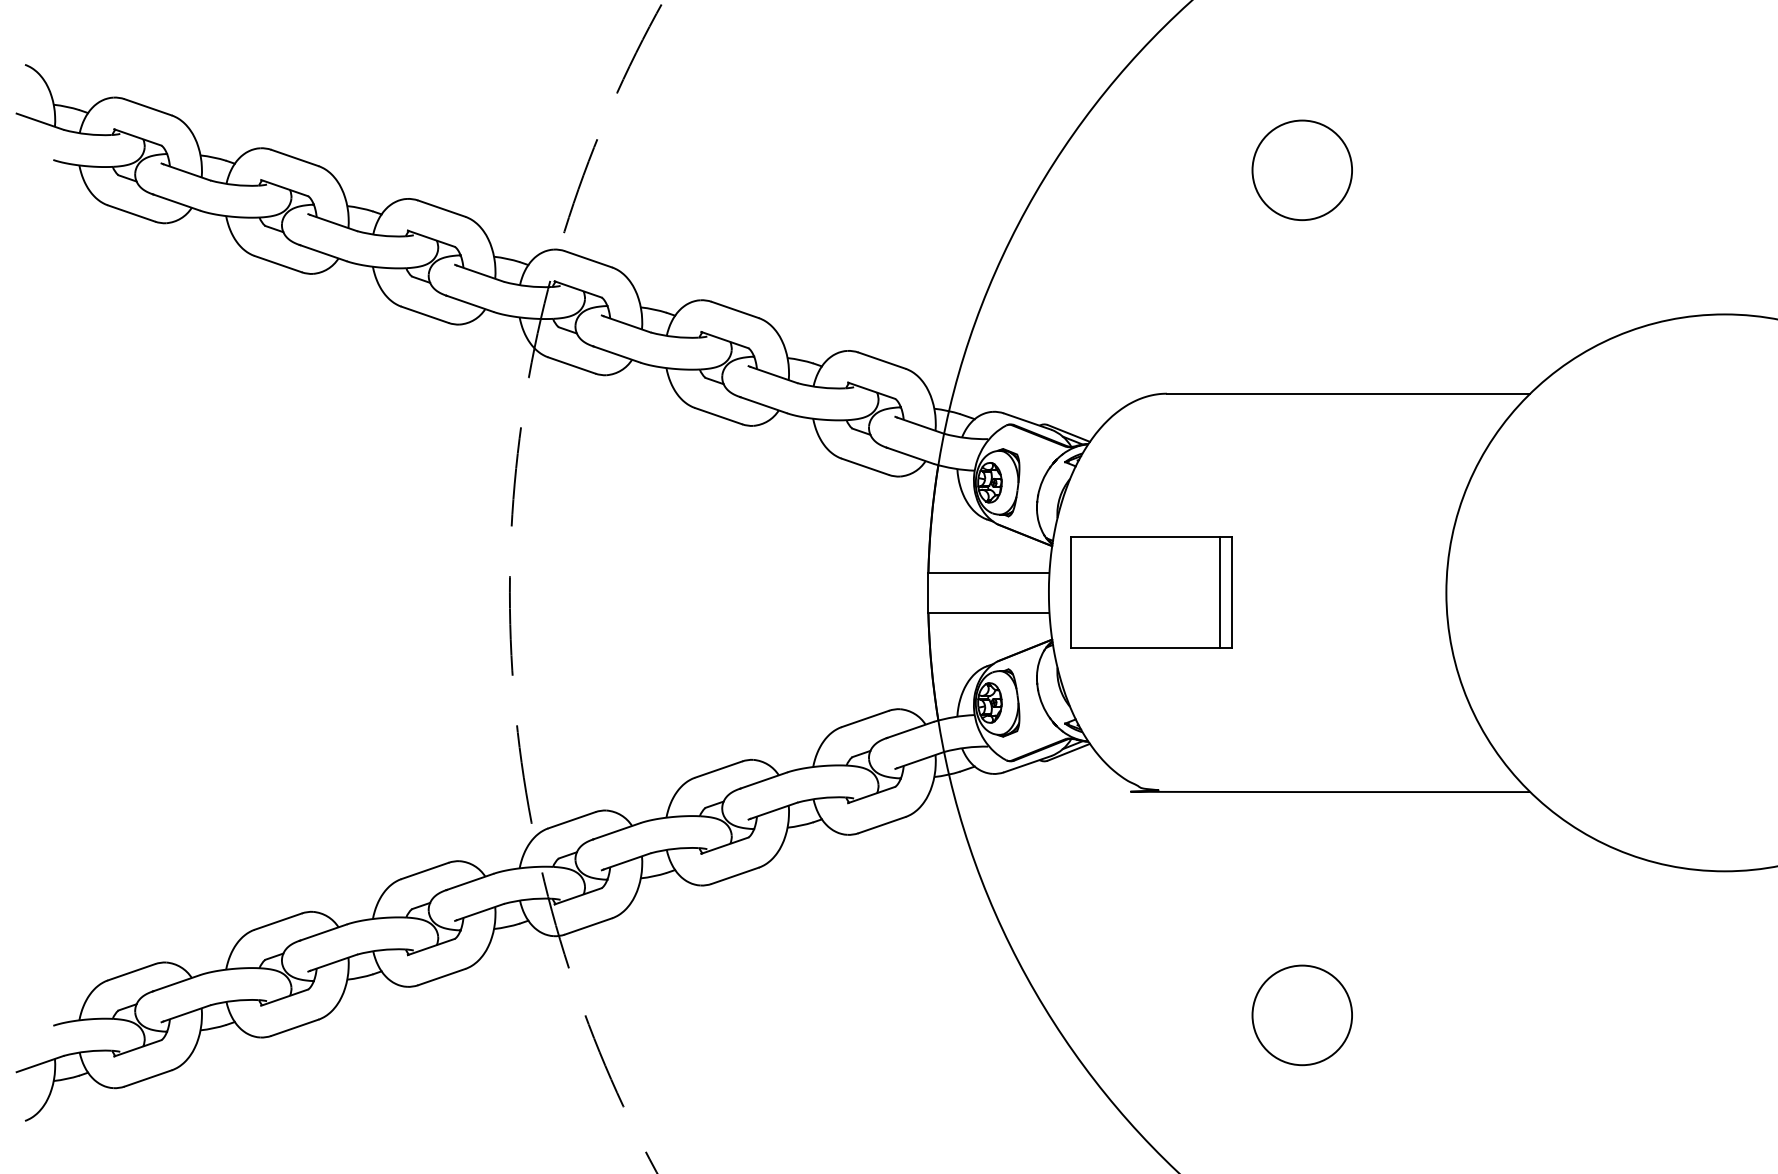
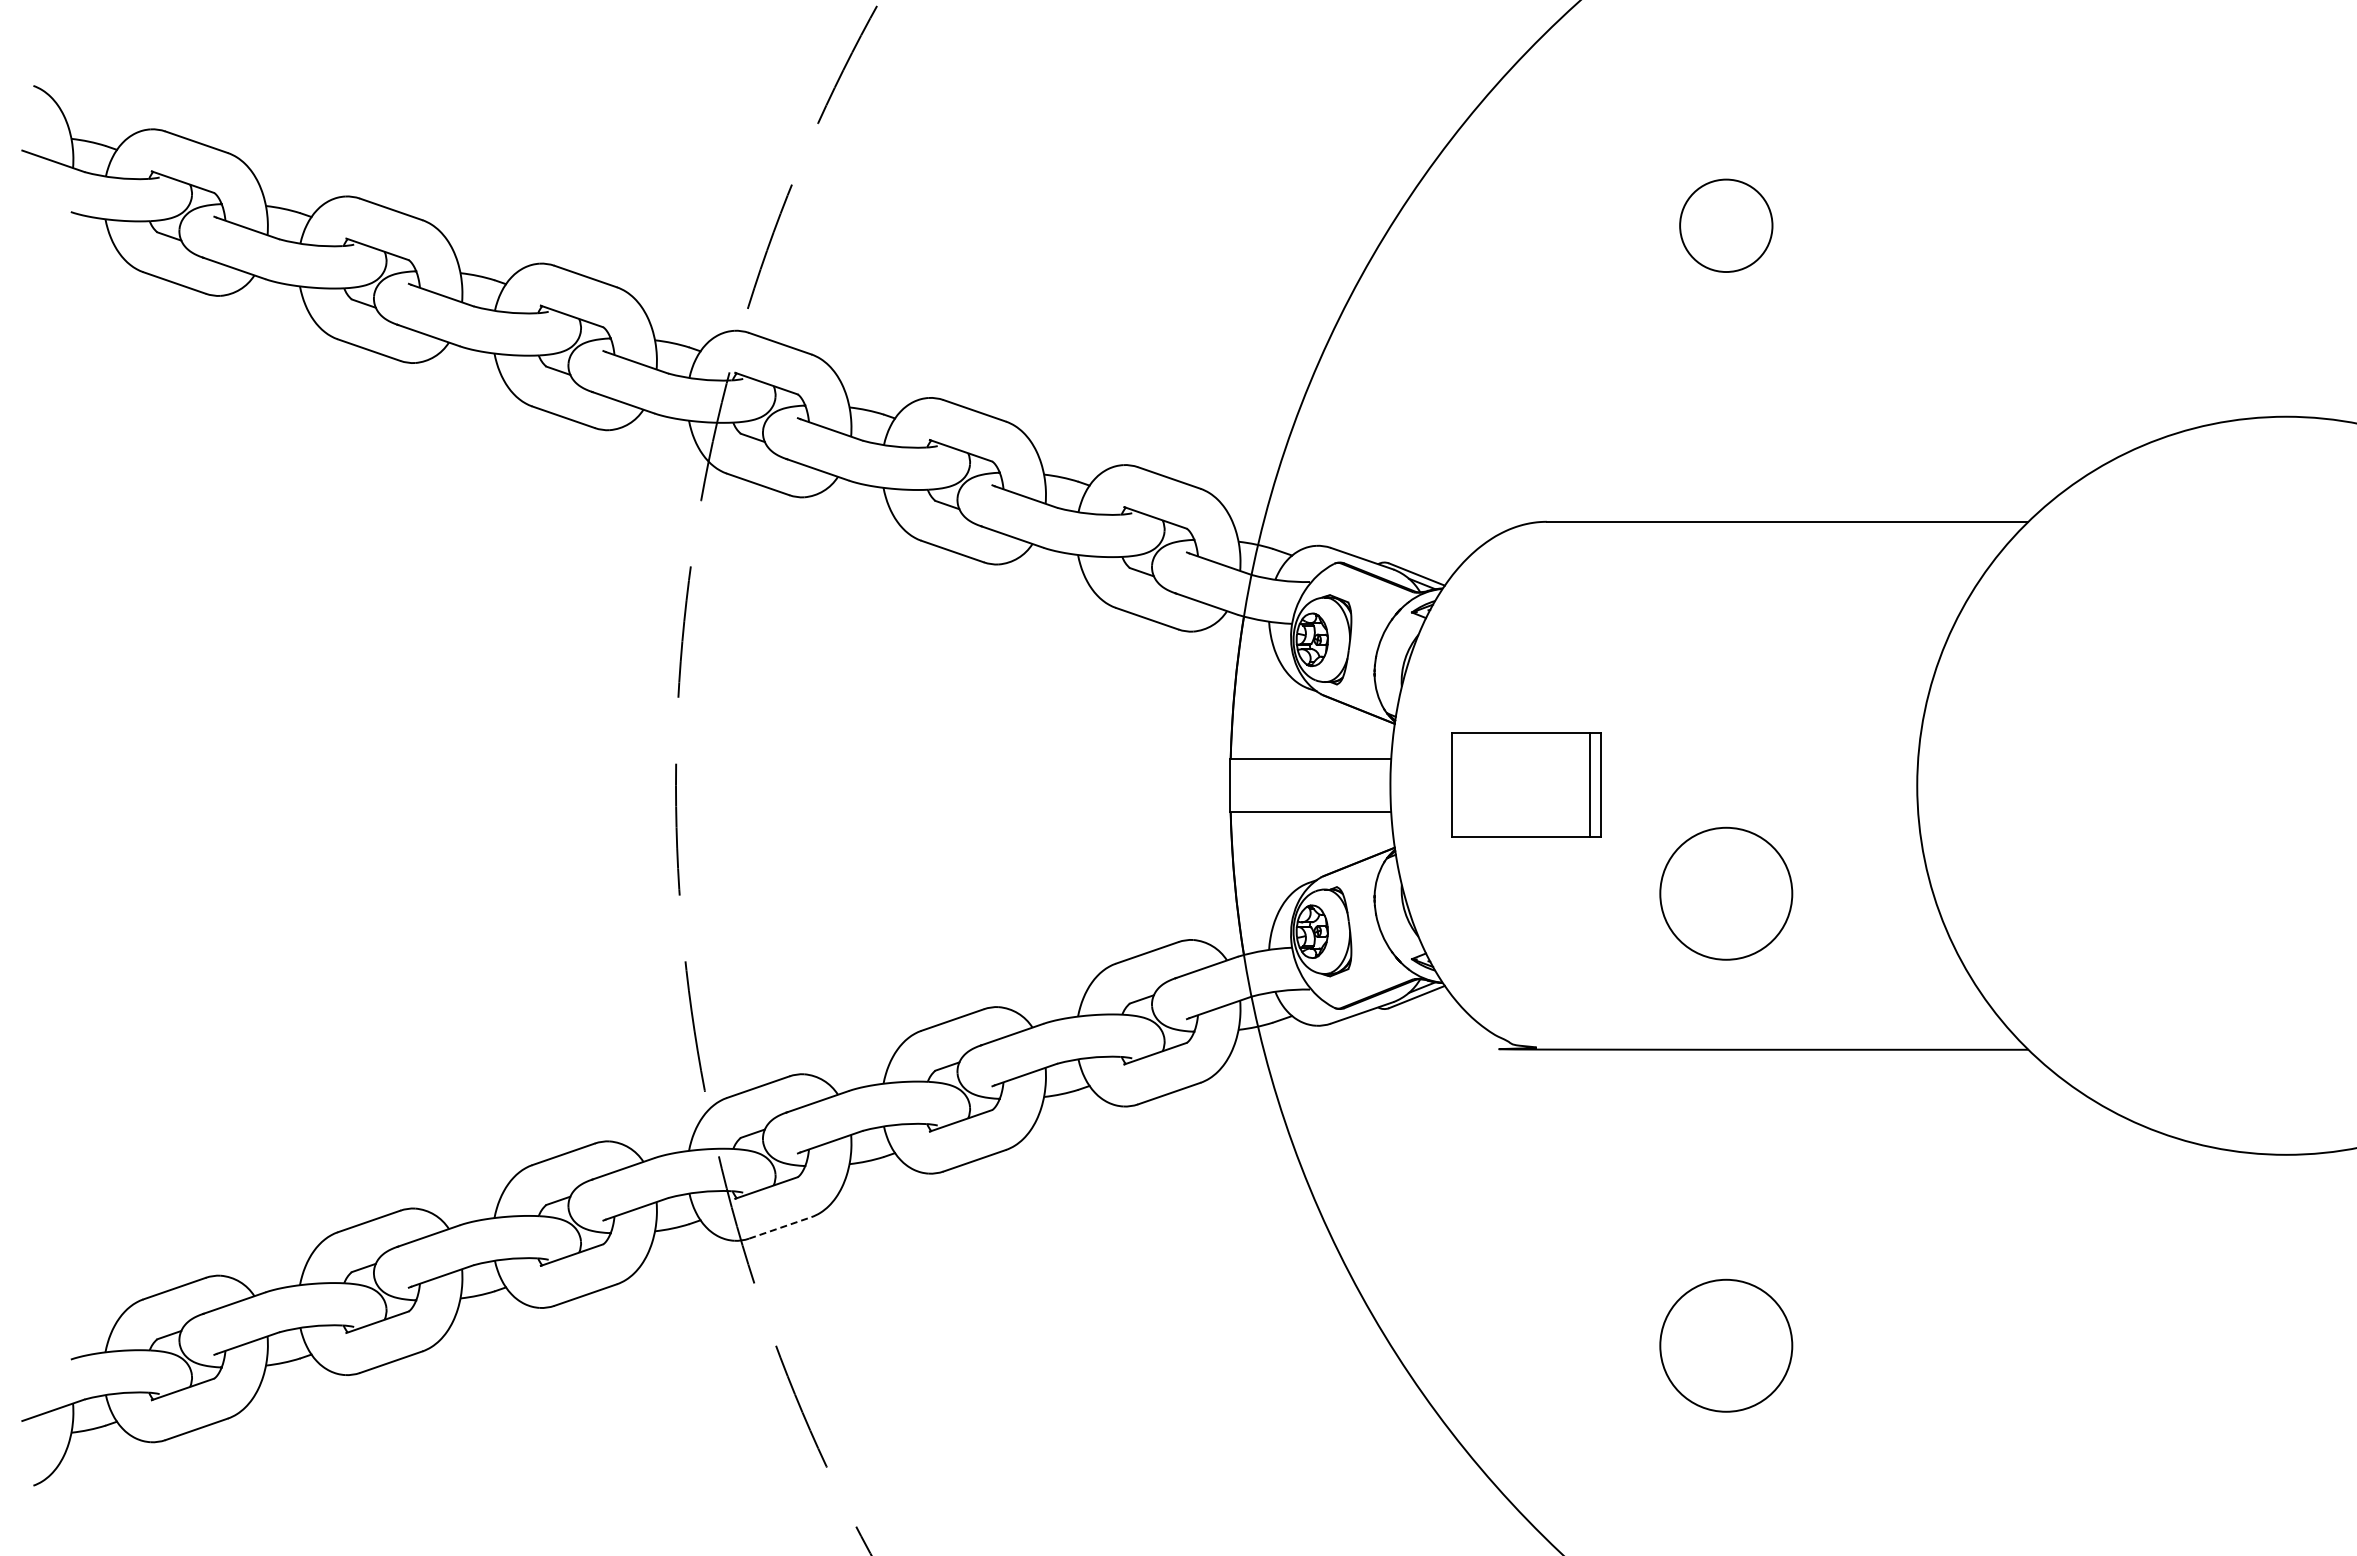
circle: (1302, 170) -> (1726, 225), size x0.7
part: (1151, 591) -> (1526, 784), size x0.7
circle: (1302, 674) -> (1726, 893), added
line: (588, 926) -> (780, 1227), solid -> dashed

